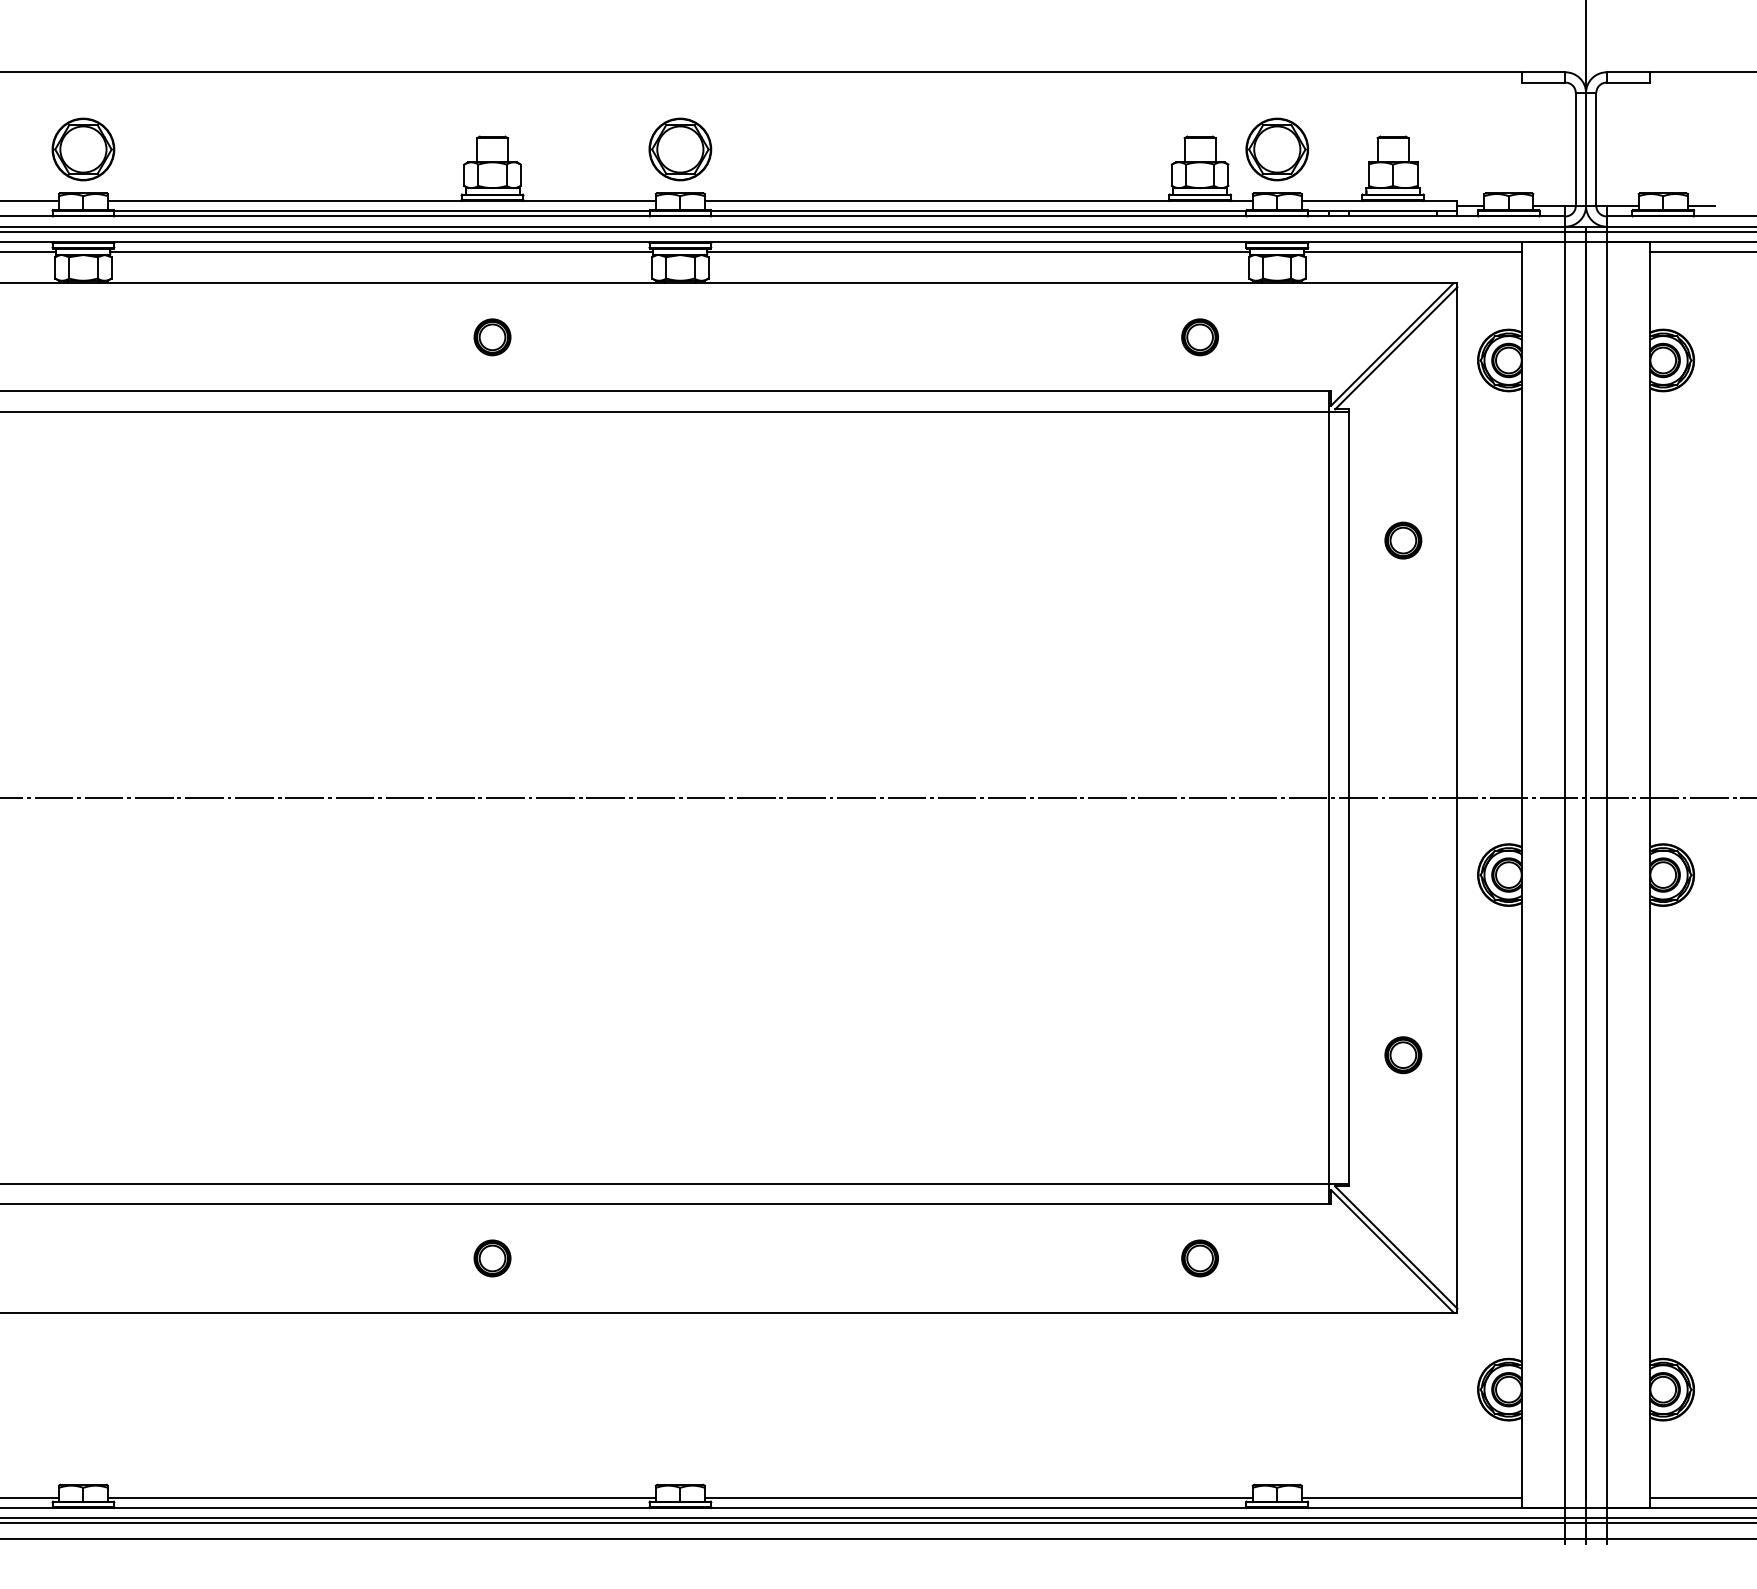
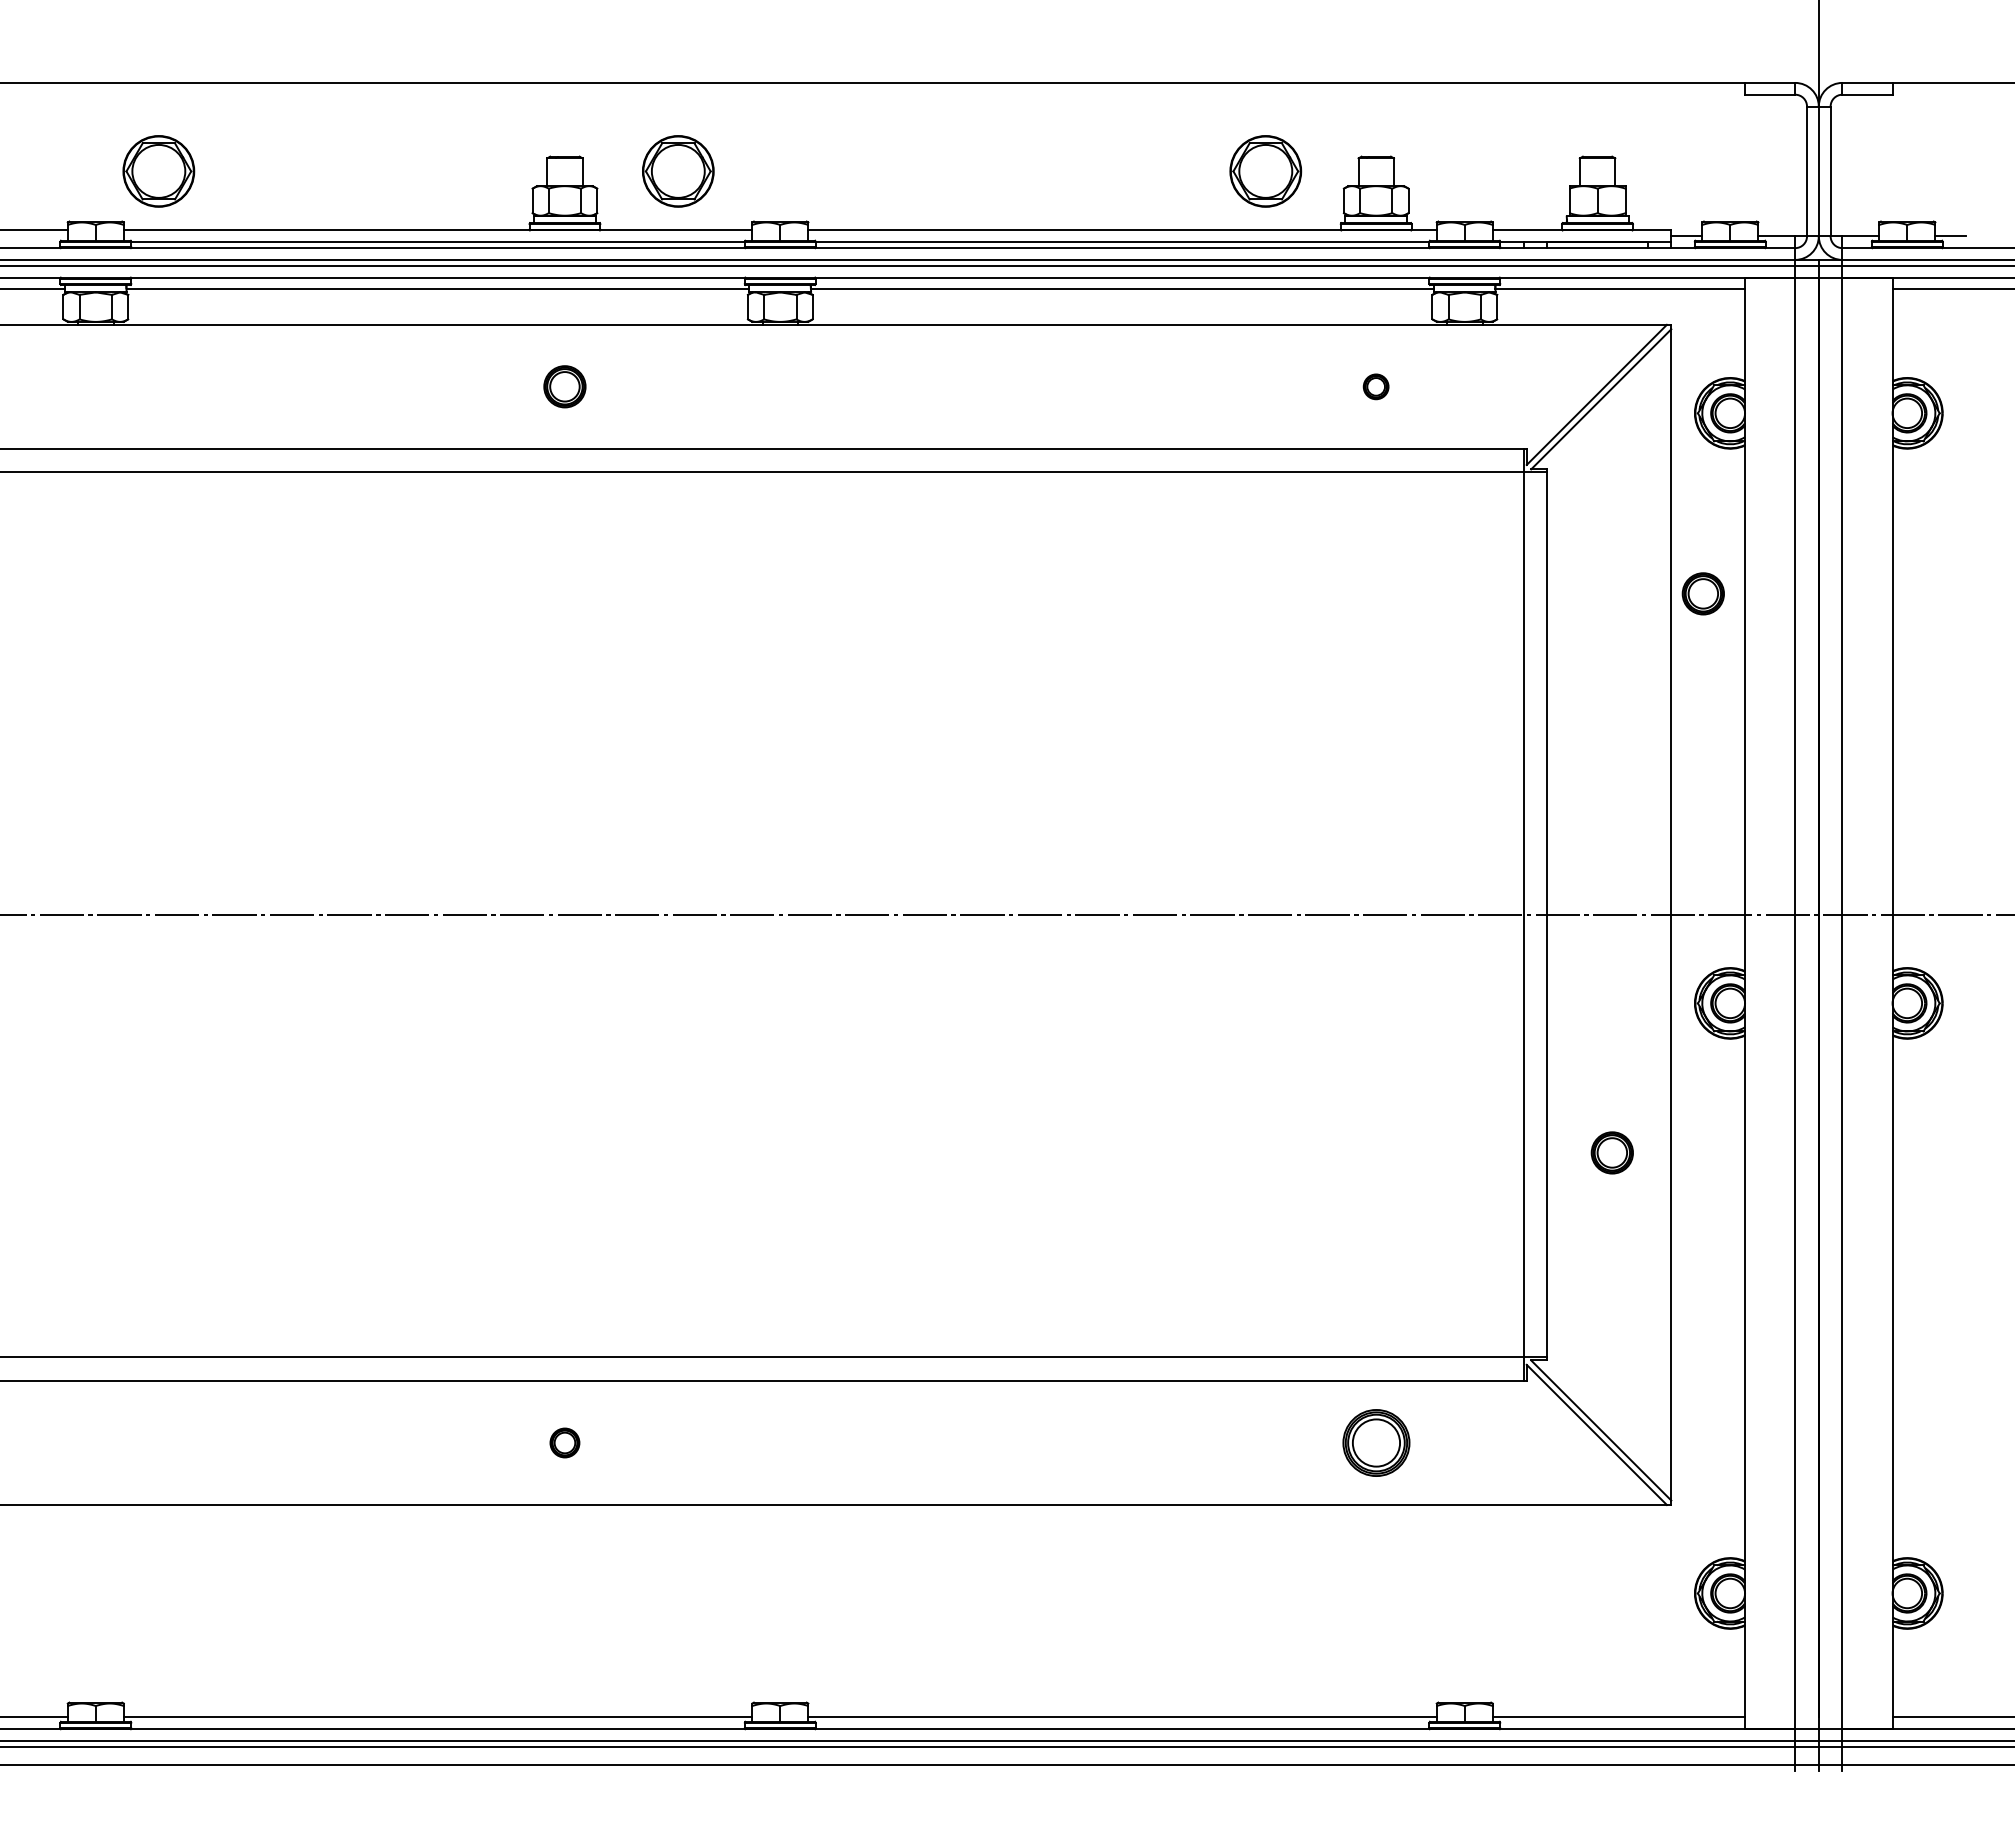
part: (83, 149) -> (158, 171), moved
part: (680, 149) -> (678, 171), moved
part: (1277, 149) -> (1265, 171), moved
part: (1199, 337) -> (1375, 386), size x0.6
part: (1402, 540) -> (1702, 593), moved
part: (1402, 1054) -> (1611, 1152), moved
part: (492, 1258) -> (564, 1442), size x0.7
part: (1199, 1258) -> (1375, 1442), size x1.6

